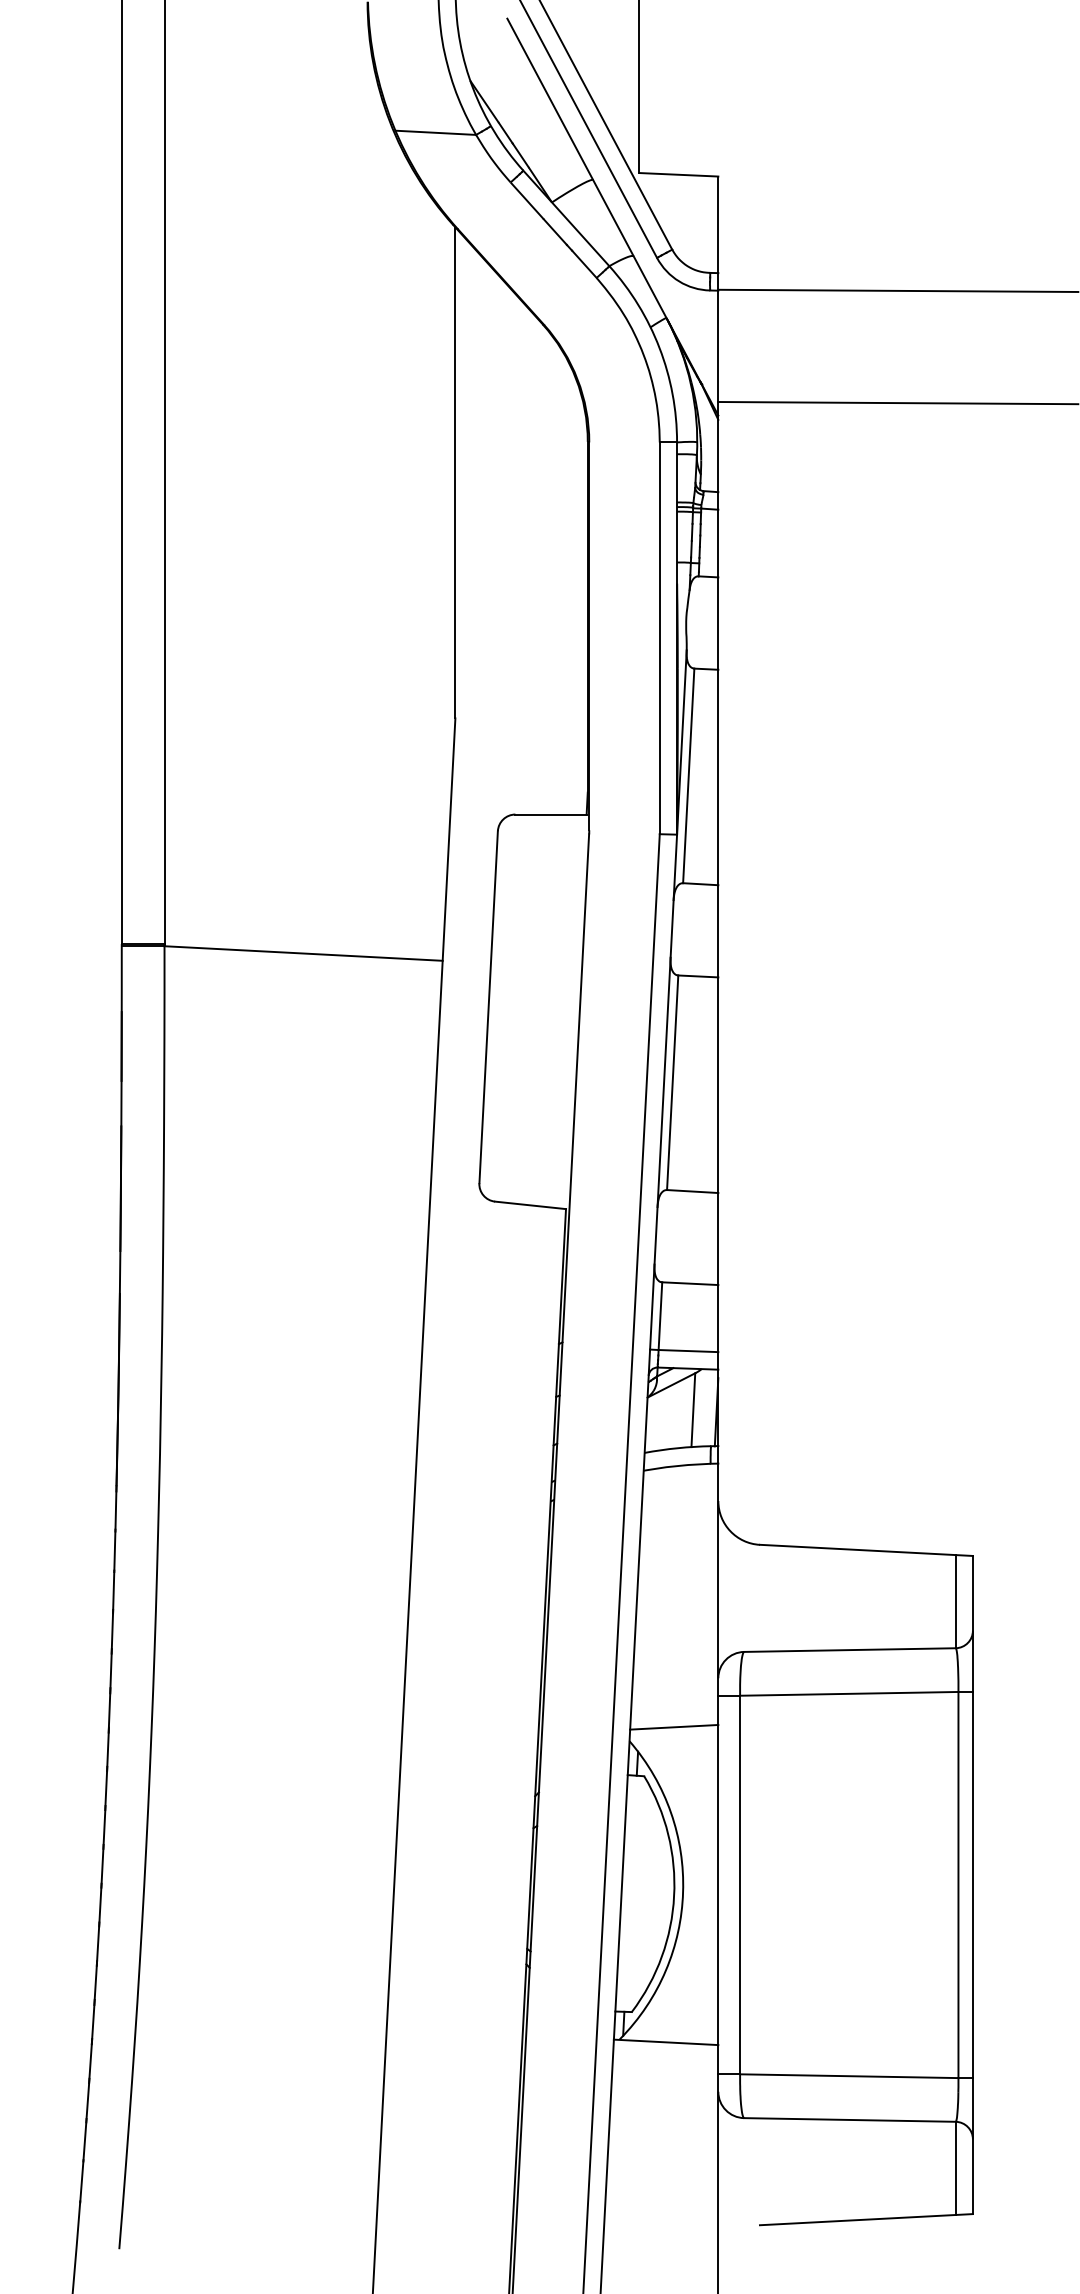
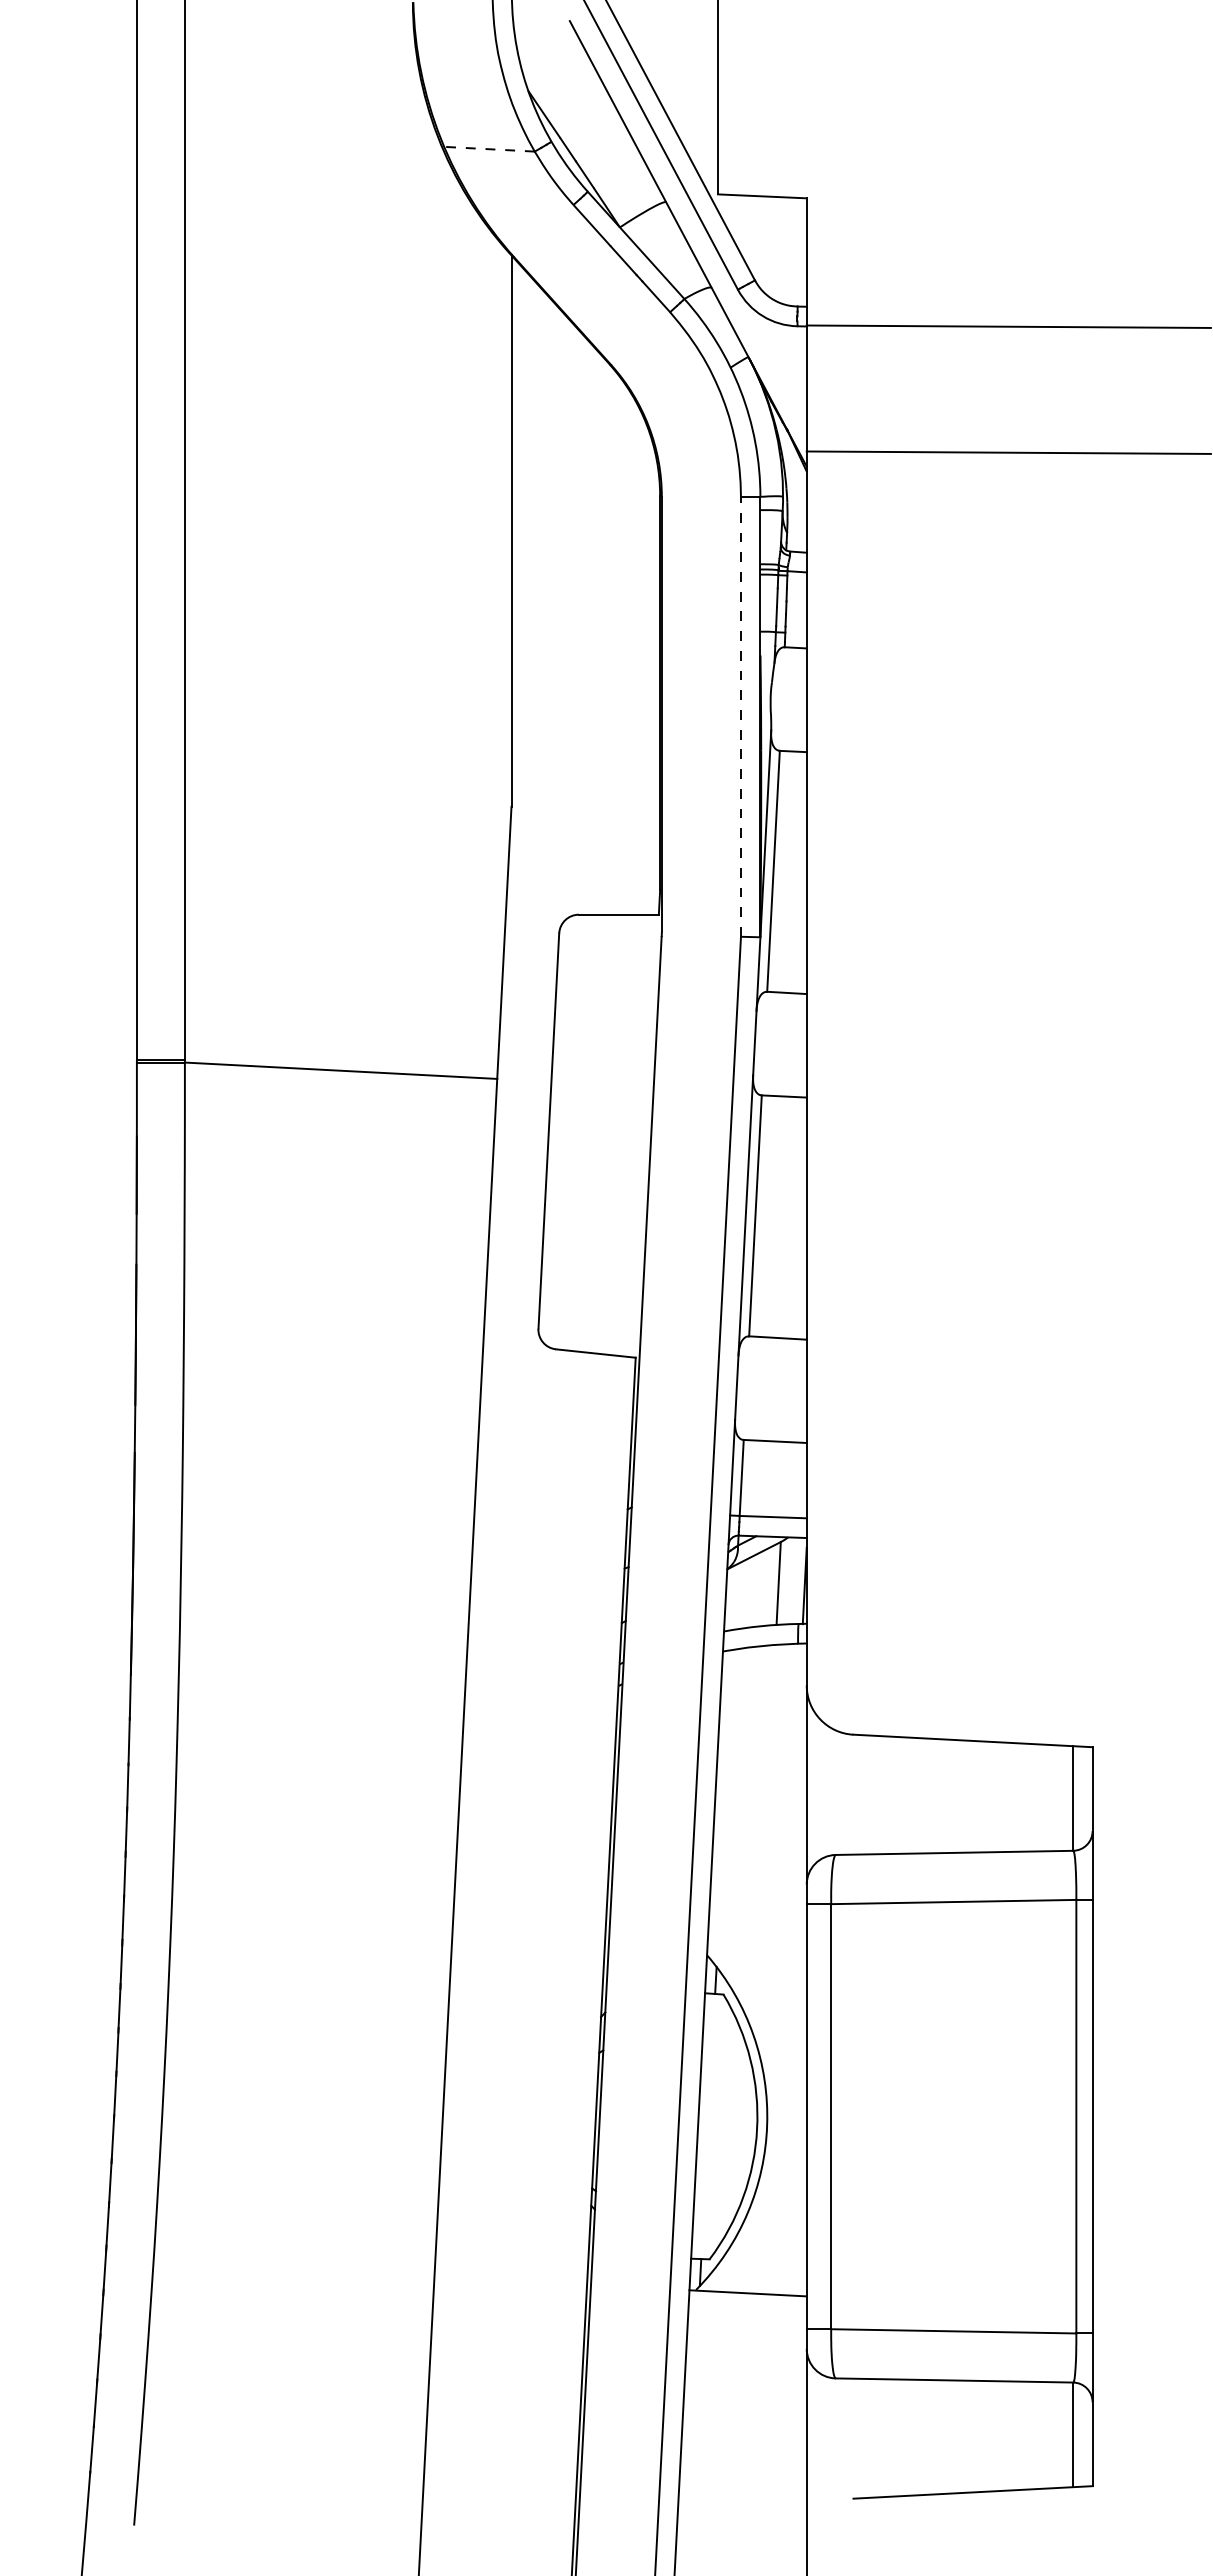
line: (434, 133) -> (488, 149), solid -> dashed
line: (659, 638) -> (740, 716), solid -> dashed
line: (673, 1727) -> (756, 1939), removed

